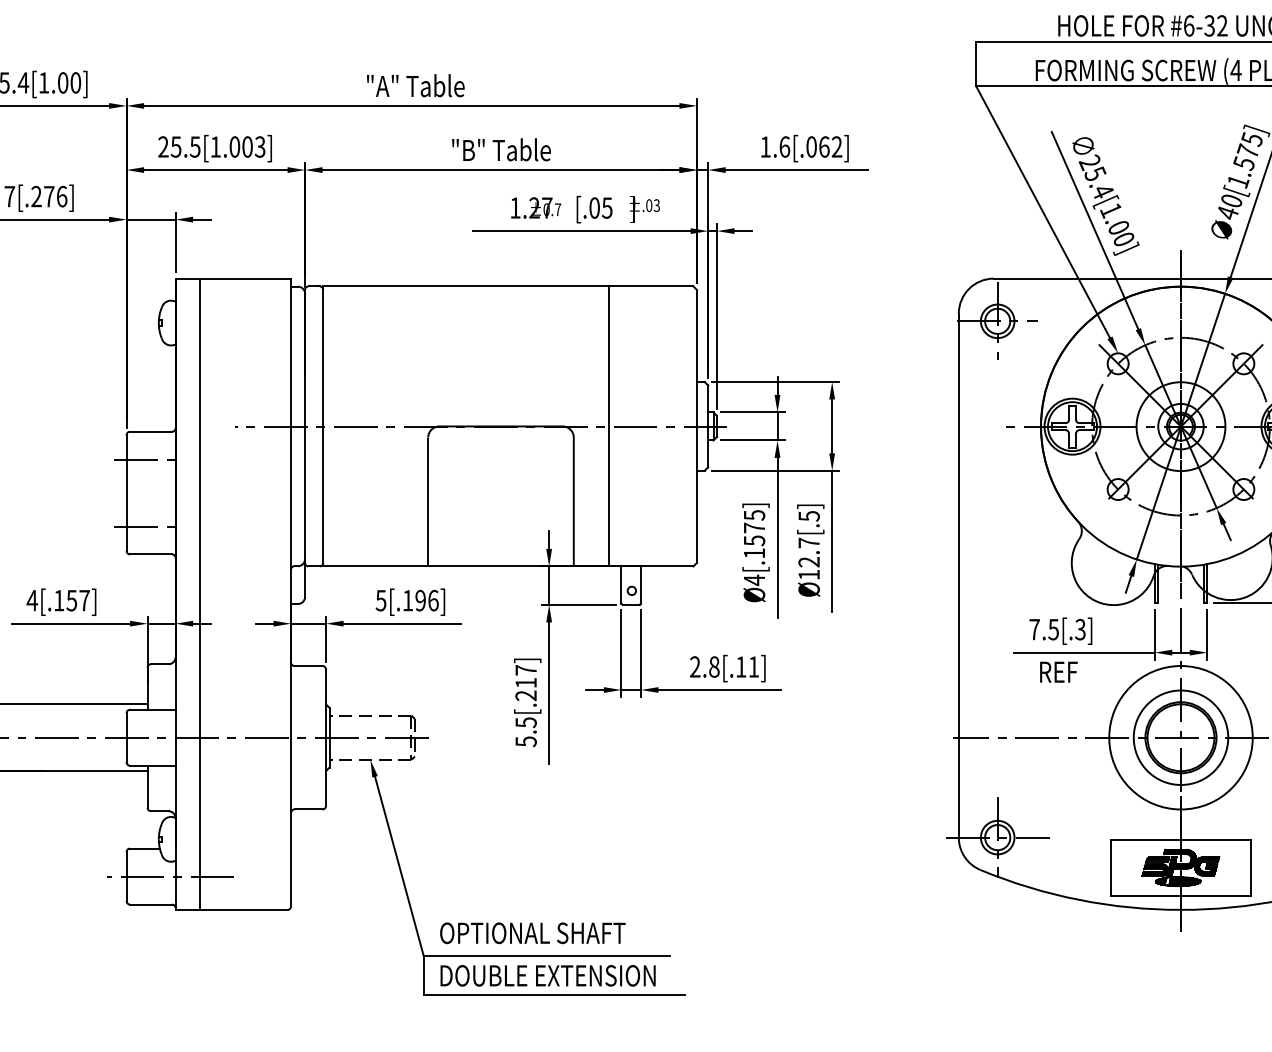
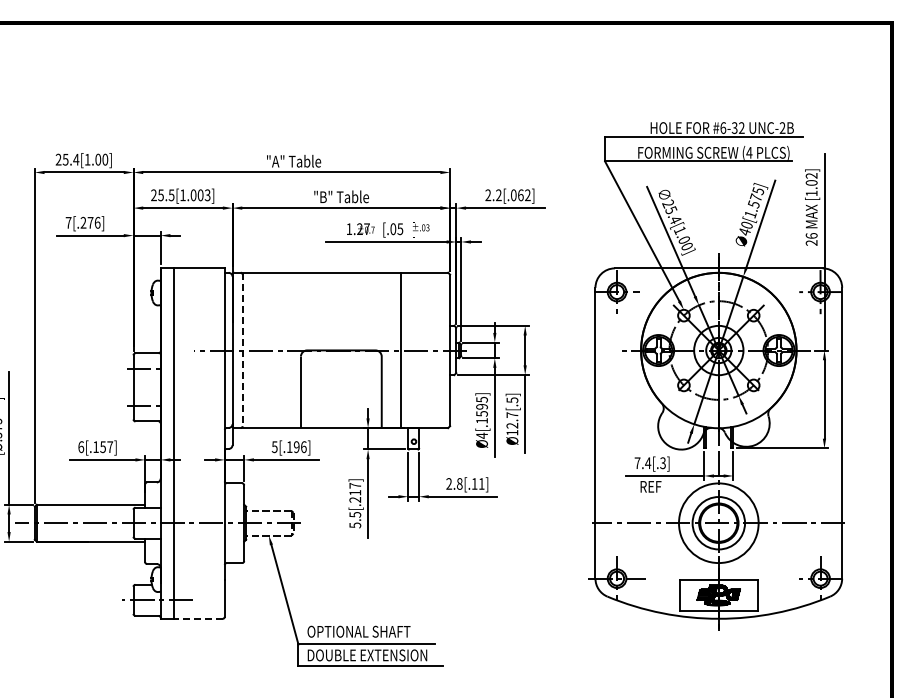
text: (775, 147) -> (493, 195), 1.6[.062] -> 2.2[.062]
line: (322, 426) -> (242, 350), solid -> dashed
text: (753, 527) -> (481, 406), Ø4[.1575] -> Ø4[.1595]
text: (31, 601) -> (80, 447), 4[.157] -> 6[.157]
text: (1054, 630) -> (648, 463), 7.5[.3] -> 7.4[.3]
line: (243, 909) -> (198, 618), solid -> dashed

